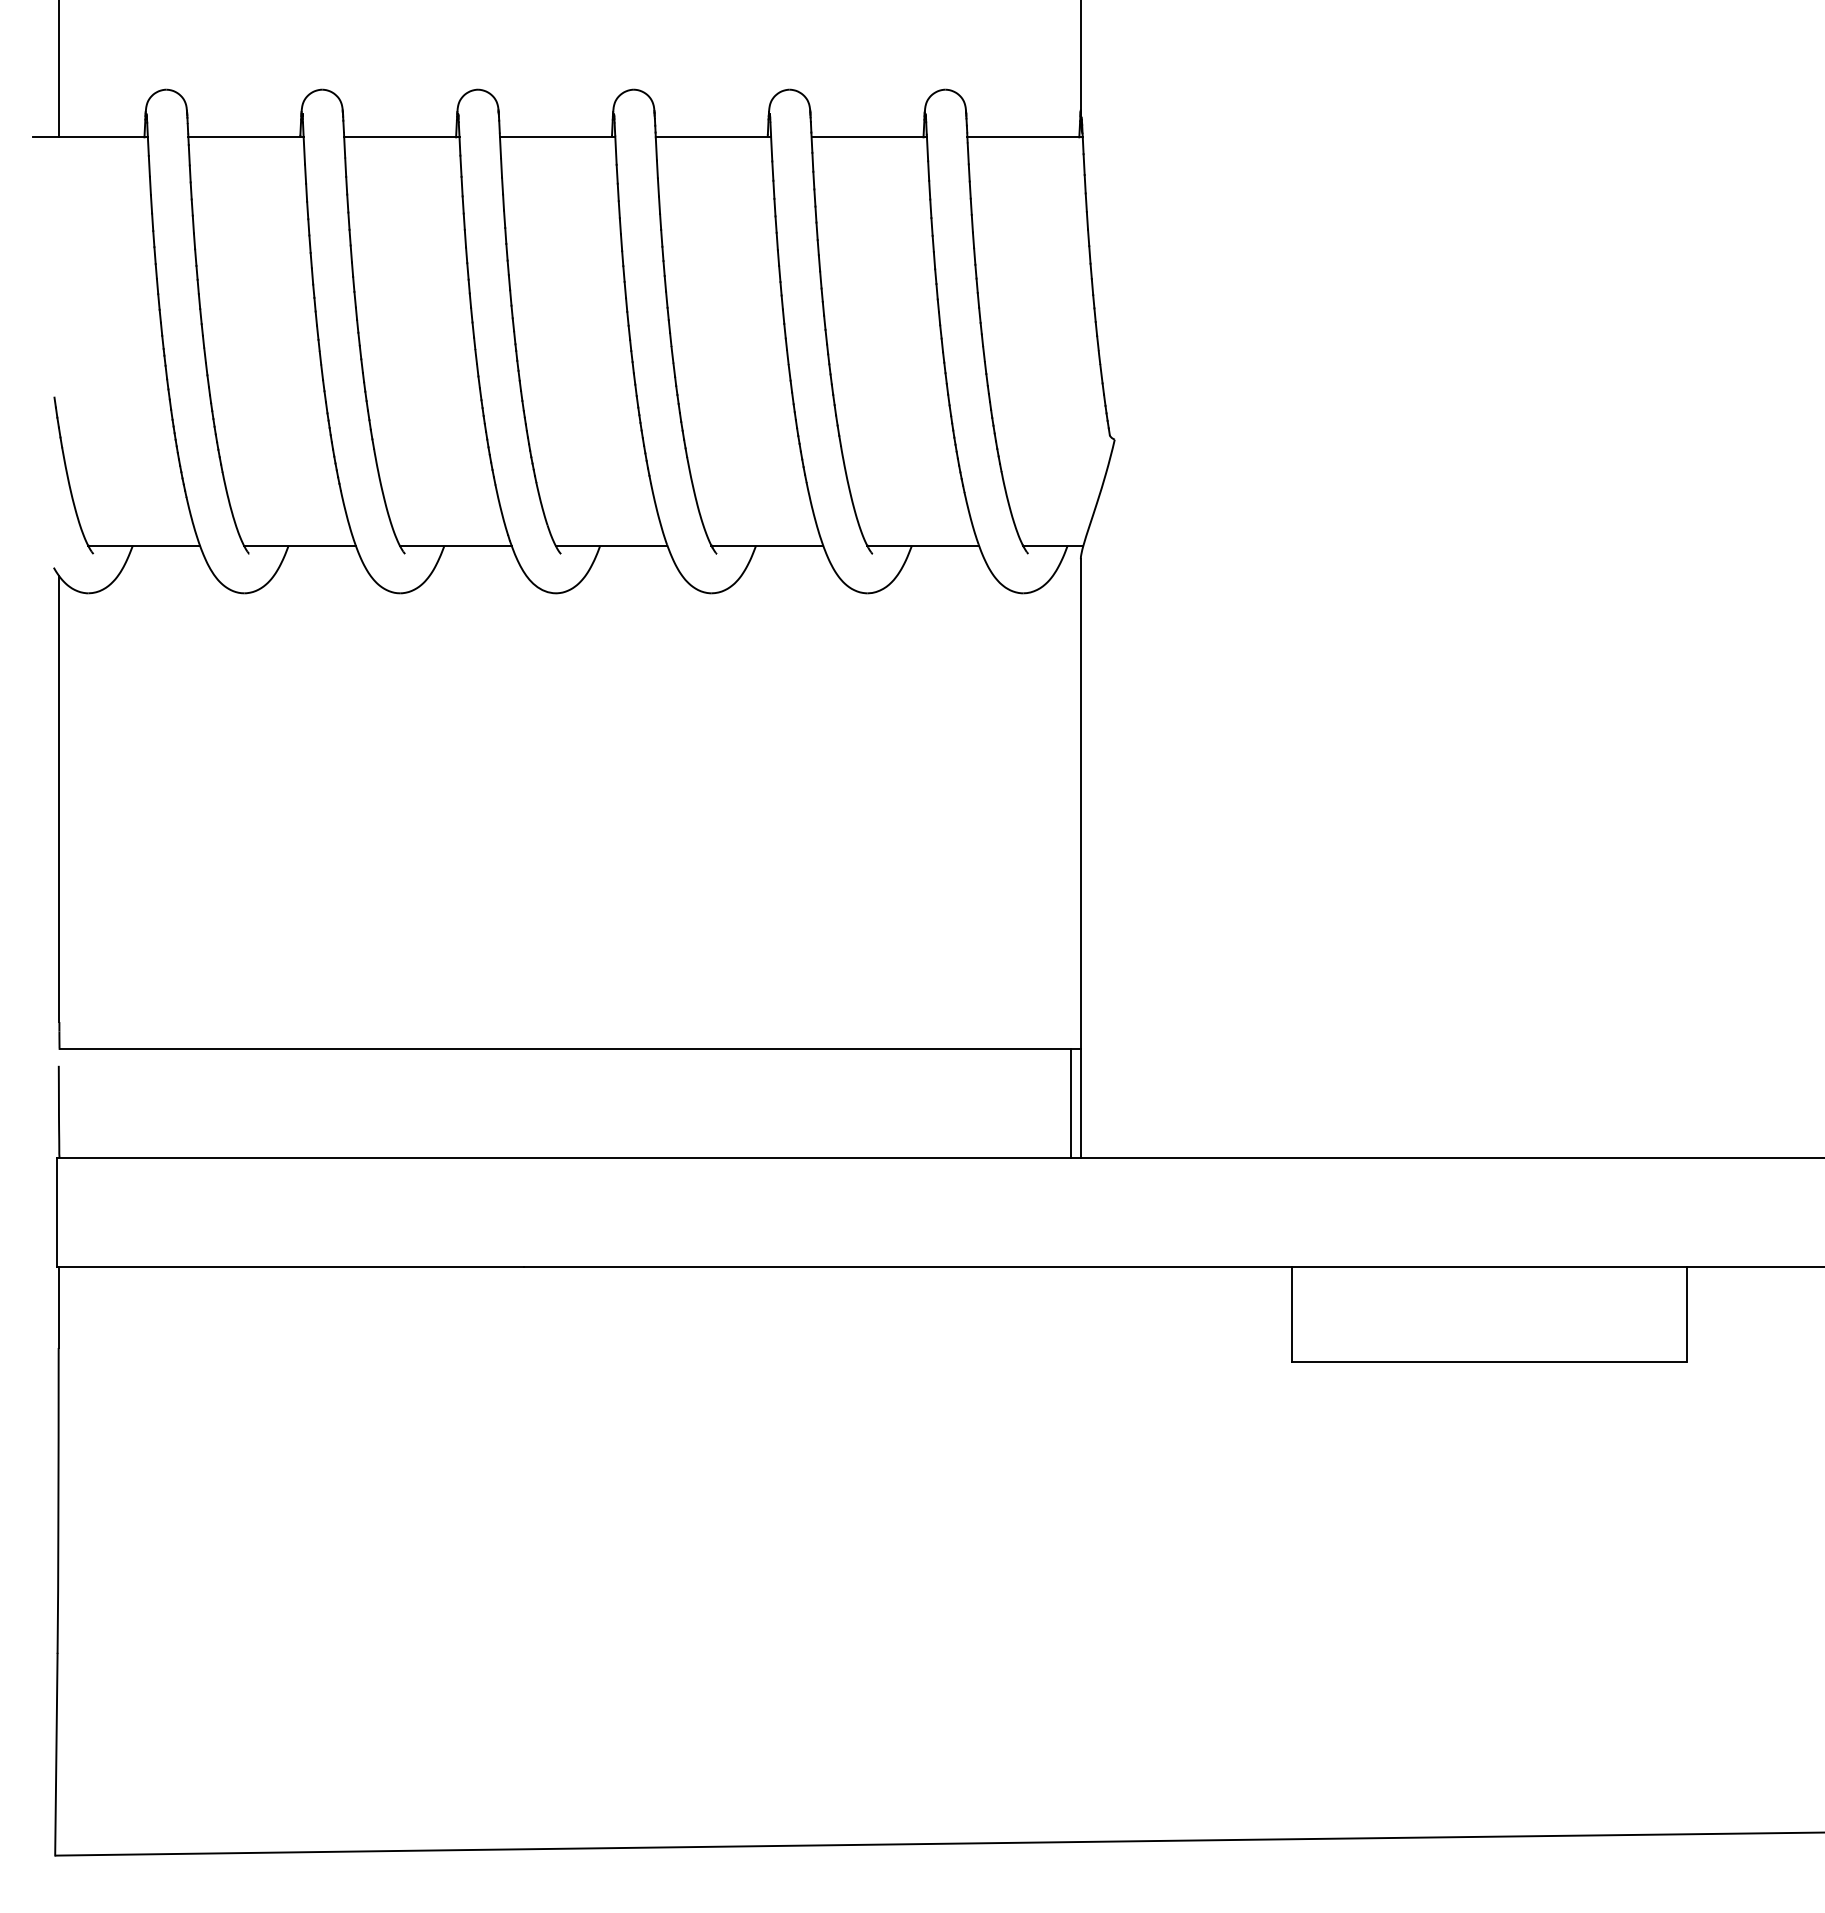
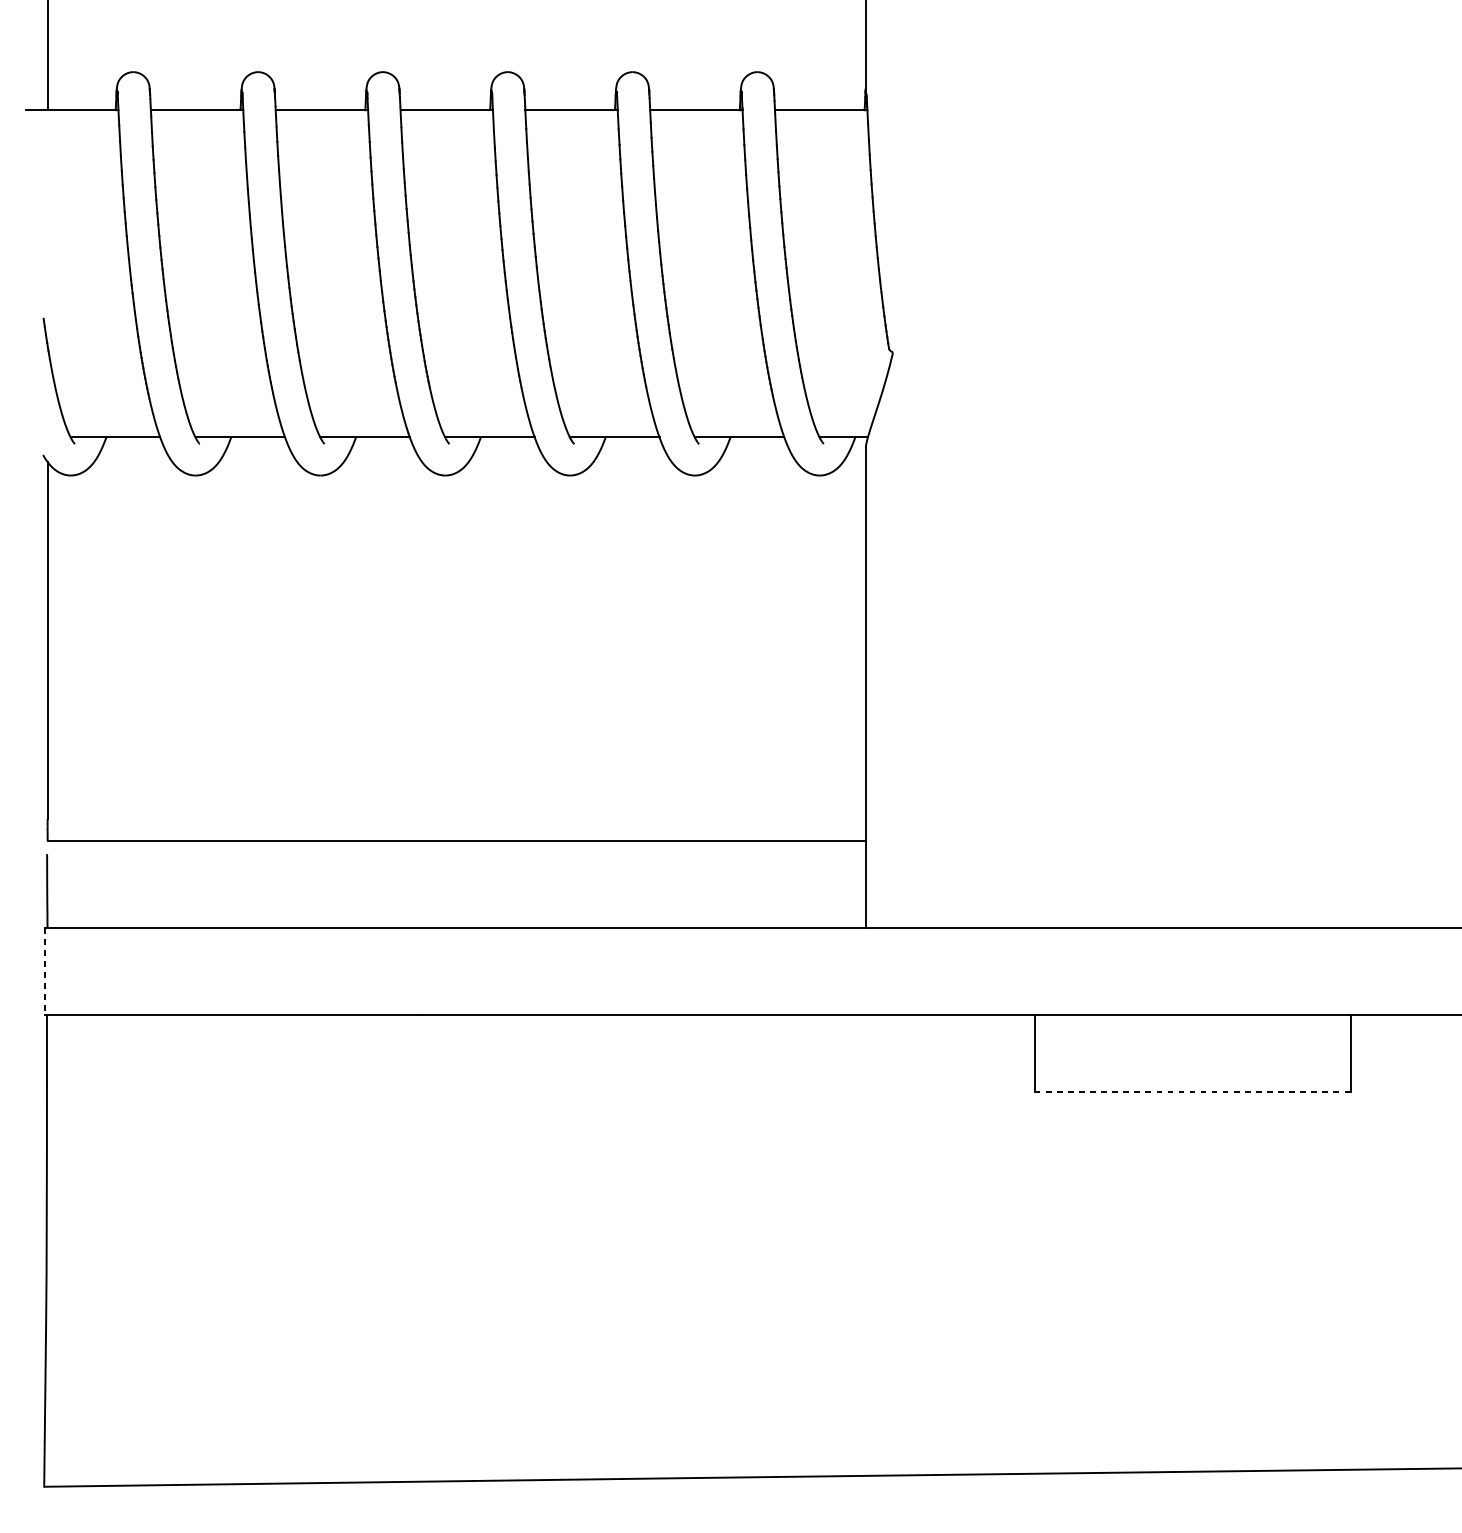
line: (1070, 1103) -> (857, 884), removed
line: (56, 1213) -> (45, 972), solid -> dashed
line: (1489, 1362) -> (1193, 1091), solid -> dashed

